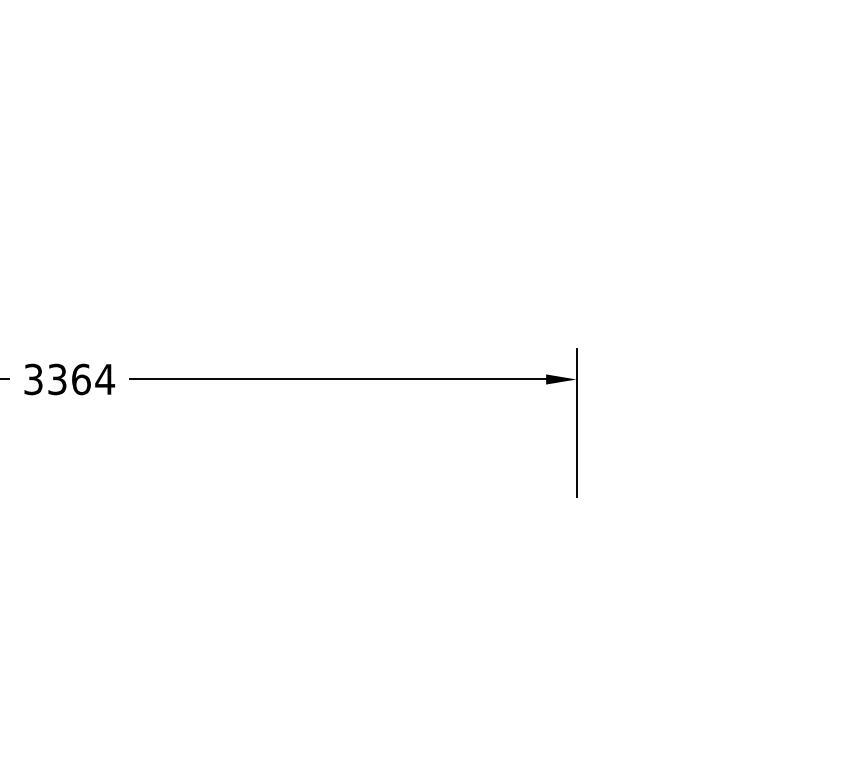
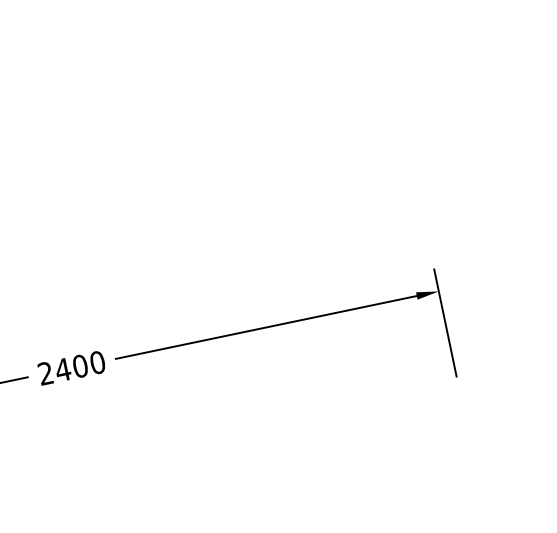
text: (69, 379) -> (71, 368), 3364 -> 2400

